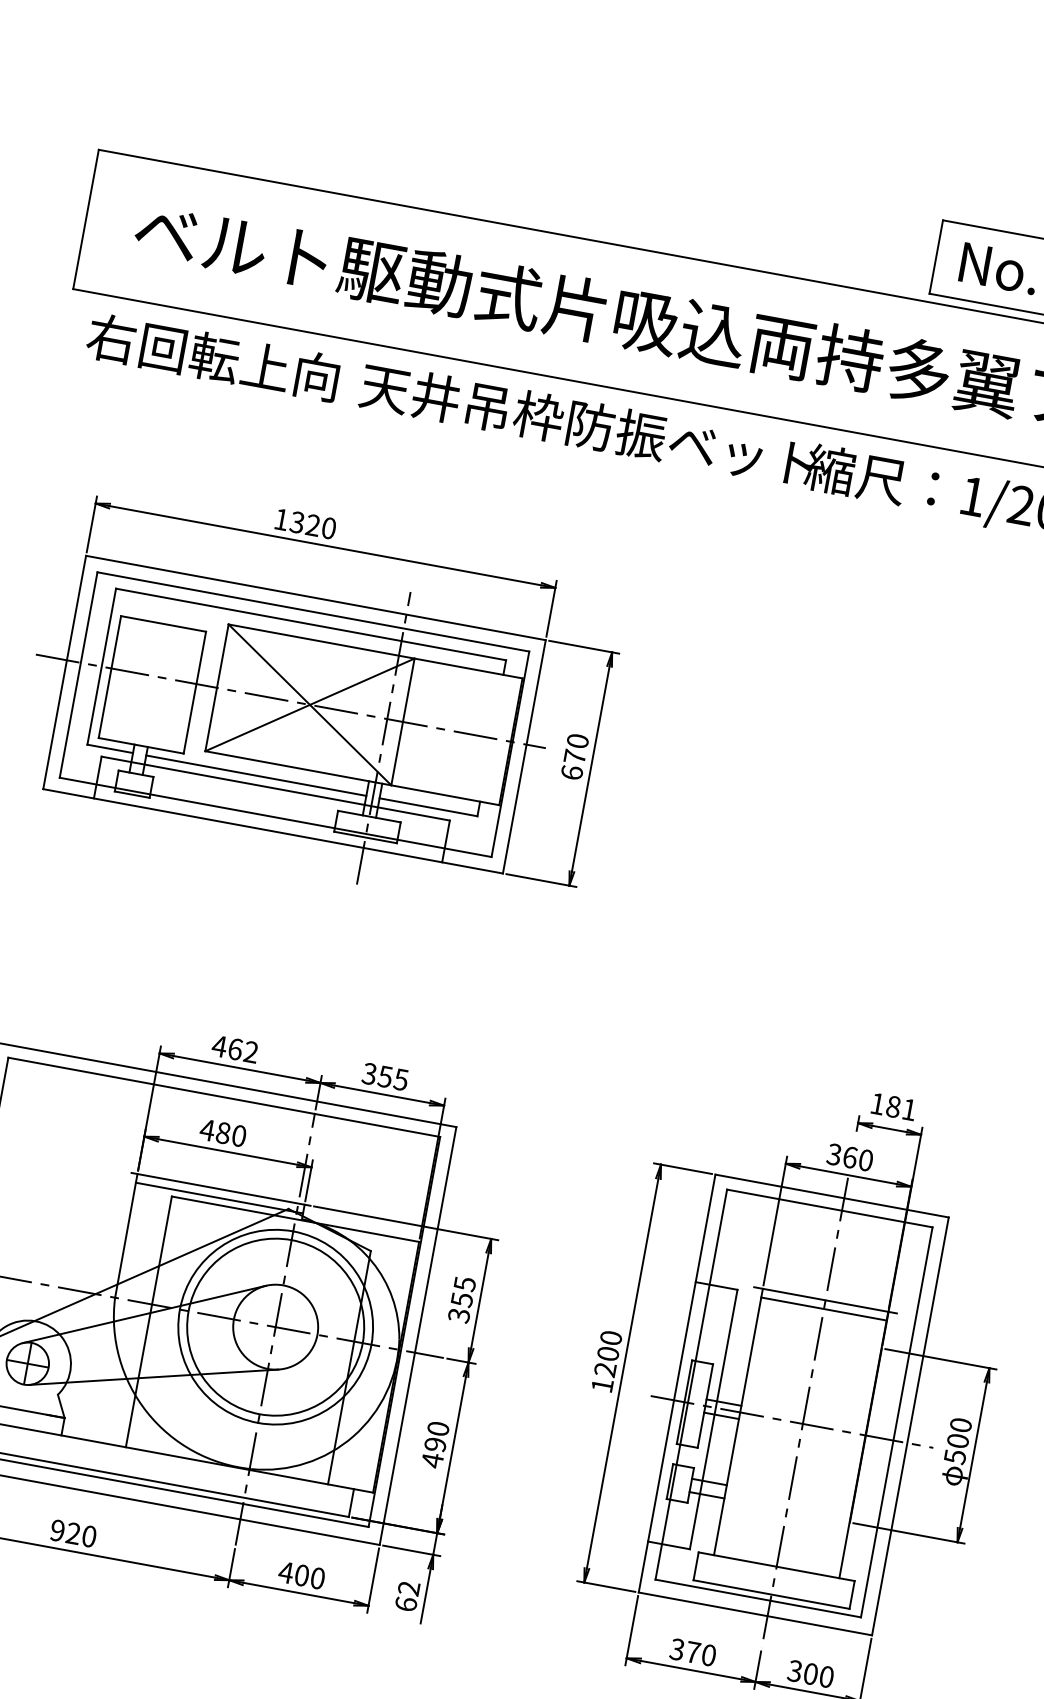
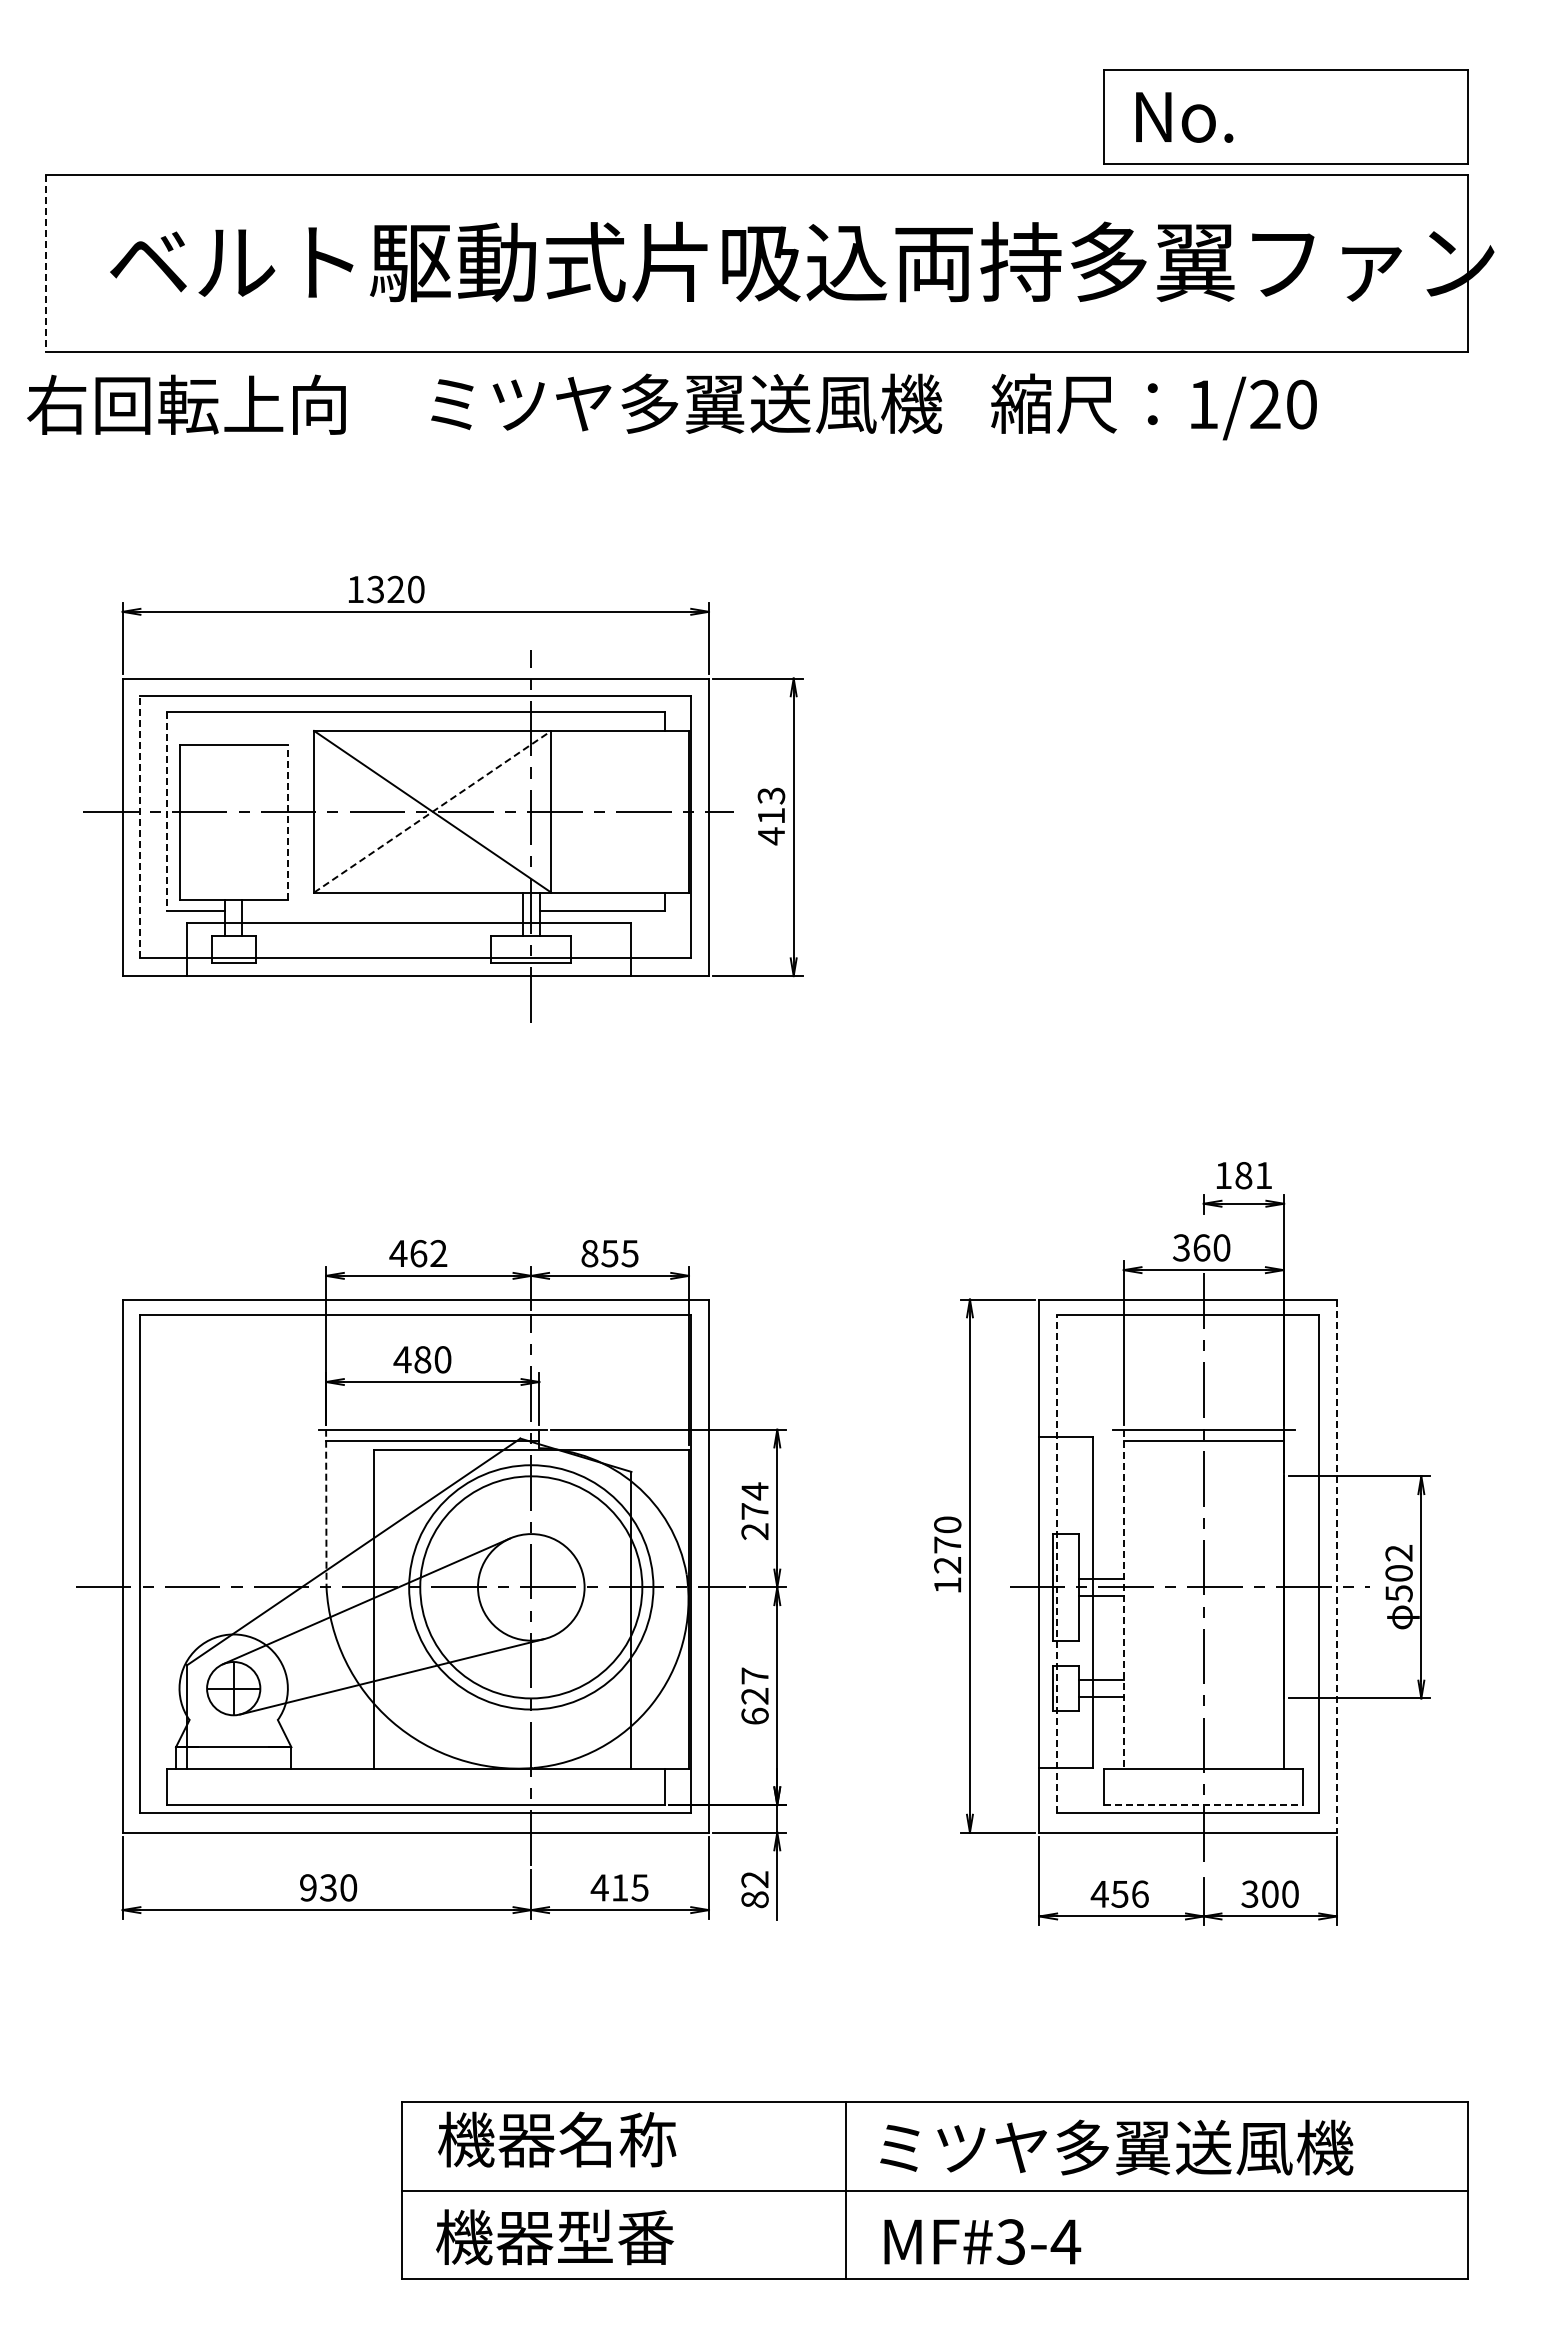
line: (86, 219) -> (46, 263), solid -> dashed
text: (213, 357) -> (186, 404), moved
text: (587, 424) -> (711, 403), 天井吊枠防振ベット -> ミツヤ多翼送風機
line: (101, 667) -> (167, 812), solid -> dashed
line: (78, 674) -> (140, 826), solid -> dashed
line: (194, 692) -> (287, 822), solid -> dashed
line: (309, 704) -> (432, 811), solid -> dashed
text: (574, 757) -> (771, 816), 670 -> 413
line: (256, 775) -> (382, 911), removed
text: (369, 1073) -> (589, 1253), 355 -> 855
line: (126, 1235) -> (326, 1508), solid -> dashed
text: (461, 1299) -> (754, 1511), 355 -> 274
text: (608, 1353) -> (947, 1544), 1200 -> 1270
line: (691, 1384) -> (1057, 1564), solid -> dashed
line: (738, 1421) -> (1123, 1599), solid -> dashed
text: (960, 1424) -> (1398, 1552), 500 -> 502
line: (909, 1426) -> (1336, 1566), solid -> dashed
text: (434, 1444) -> (754, 1696), 490 -> 627
text: (73, 1533) -> (328, 1887), 920 -> 930
text: (309, 1576) -> (629, 1887), 400 -> 415
line: (772, 1595) -> (1204, 1805), solid -> dashed
text: (405, 1604) -> (754, 1899), 62 -> 82
text: (692, 1651) -> (1119, 1893), 370 -> 456

